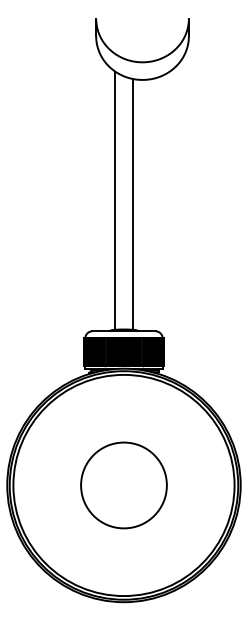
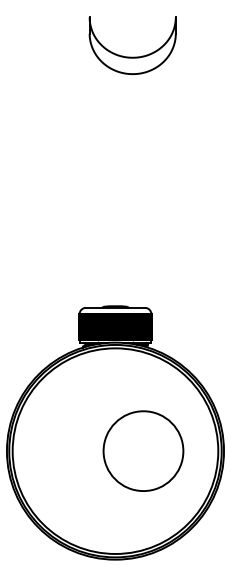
line: (115, 200) -> (107, 186), removed
line: (132, 204) -> (123, 189), removed
circle: (124, 484) -> (143, 450), moved

